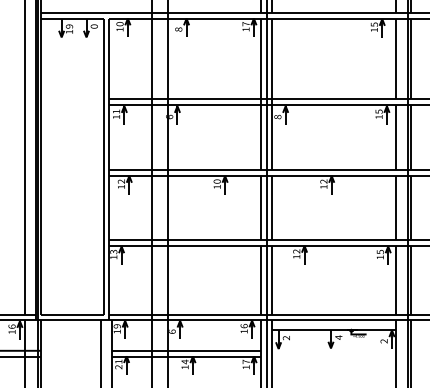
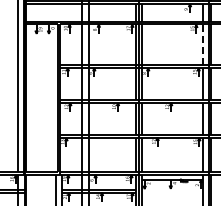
line: (396, 58) -> (203, 44), solid -> dashed

